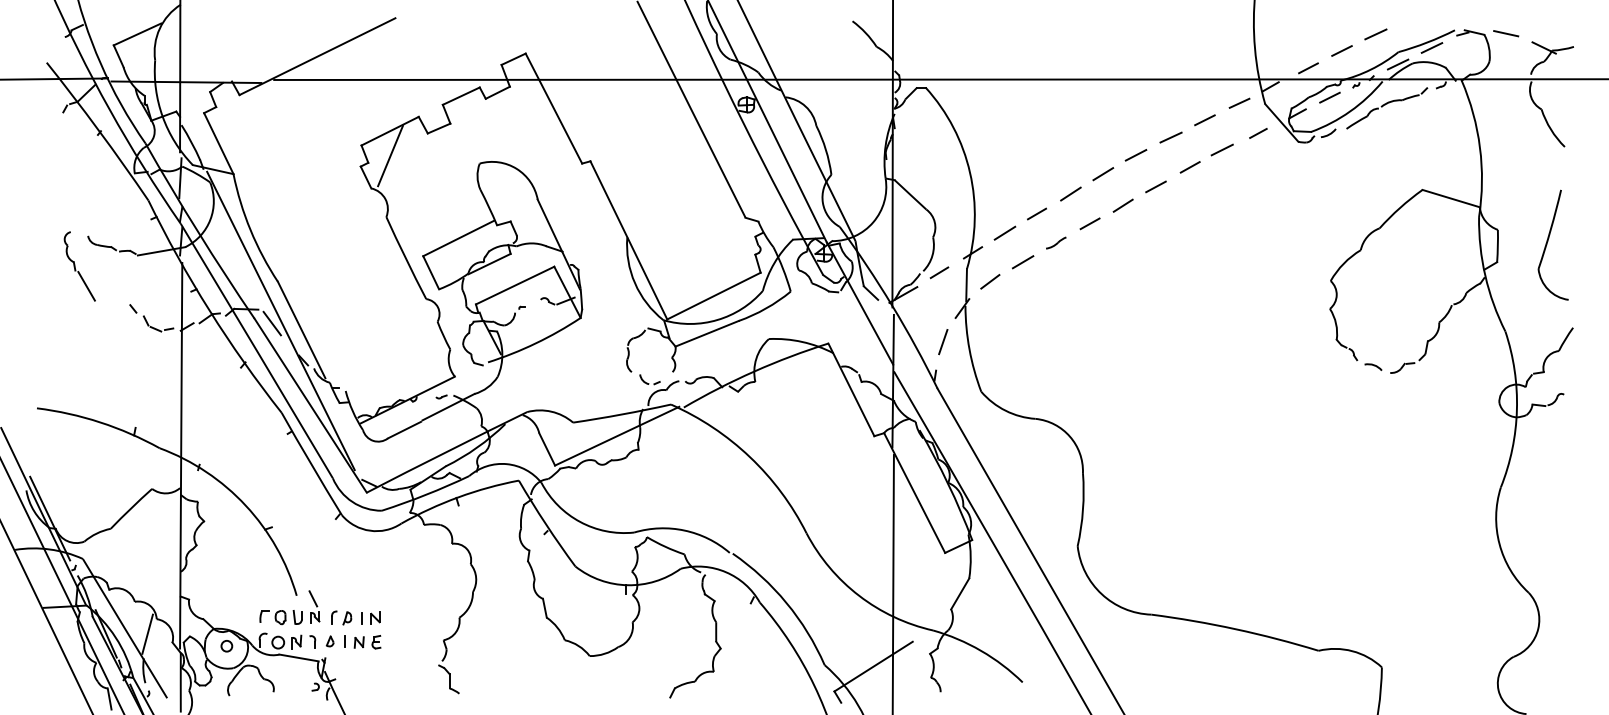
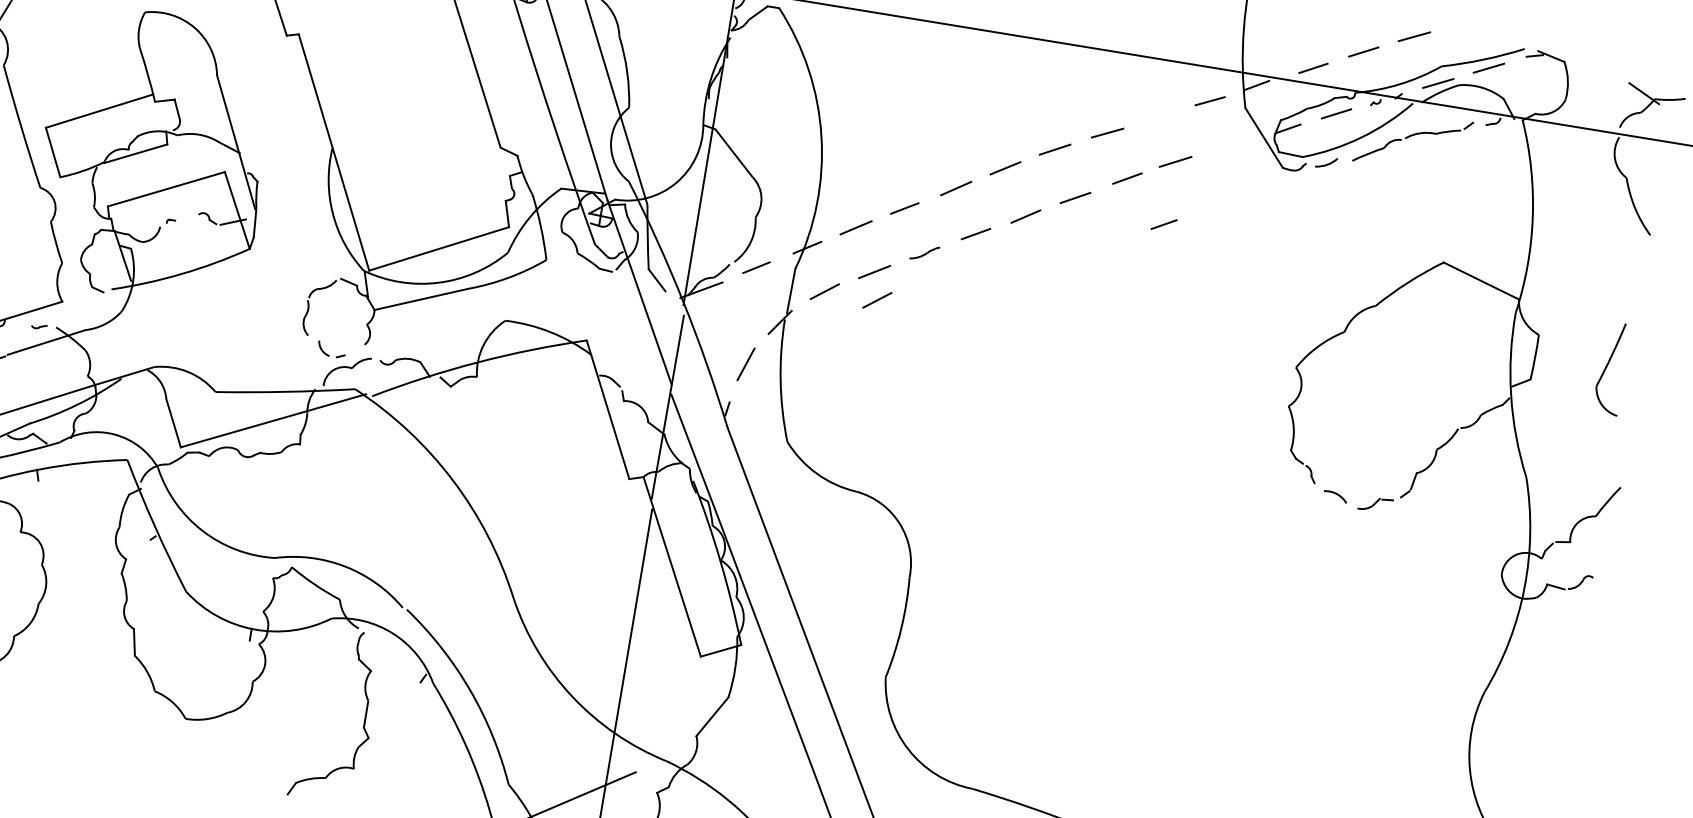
line: (1506, 33) -> (1595, 65), removed
line: (1204, 120) -> (1157, 117), removed
line: (1258, 133) -> (1164, 224), moved
part: (1552, 244) -> (1611, 367), size x0.6
line: (1028, 281) -> (877, 299), added

